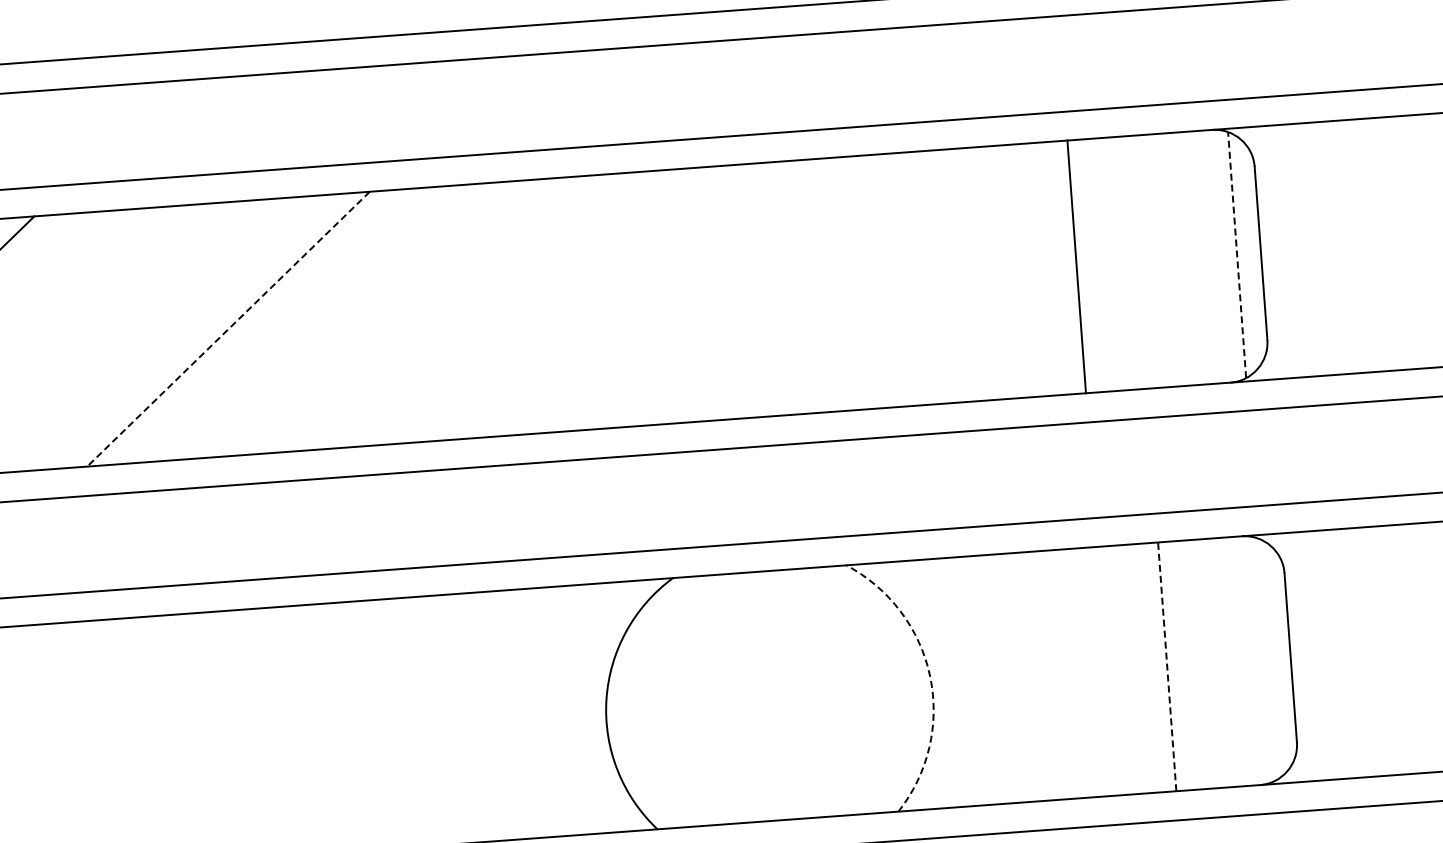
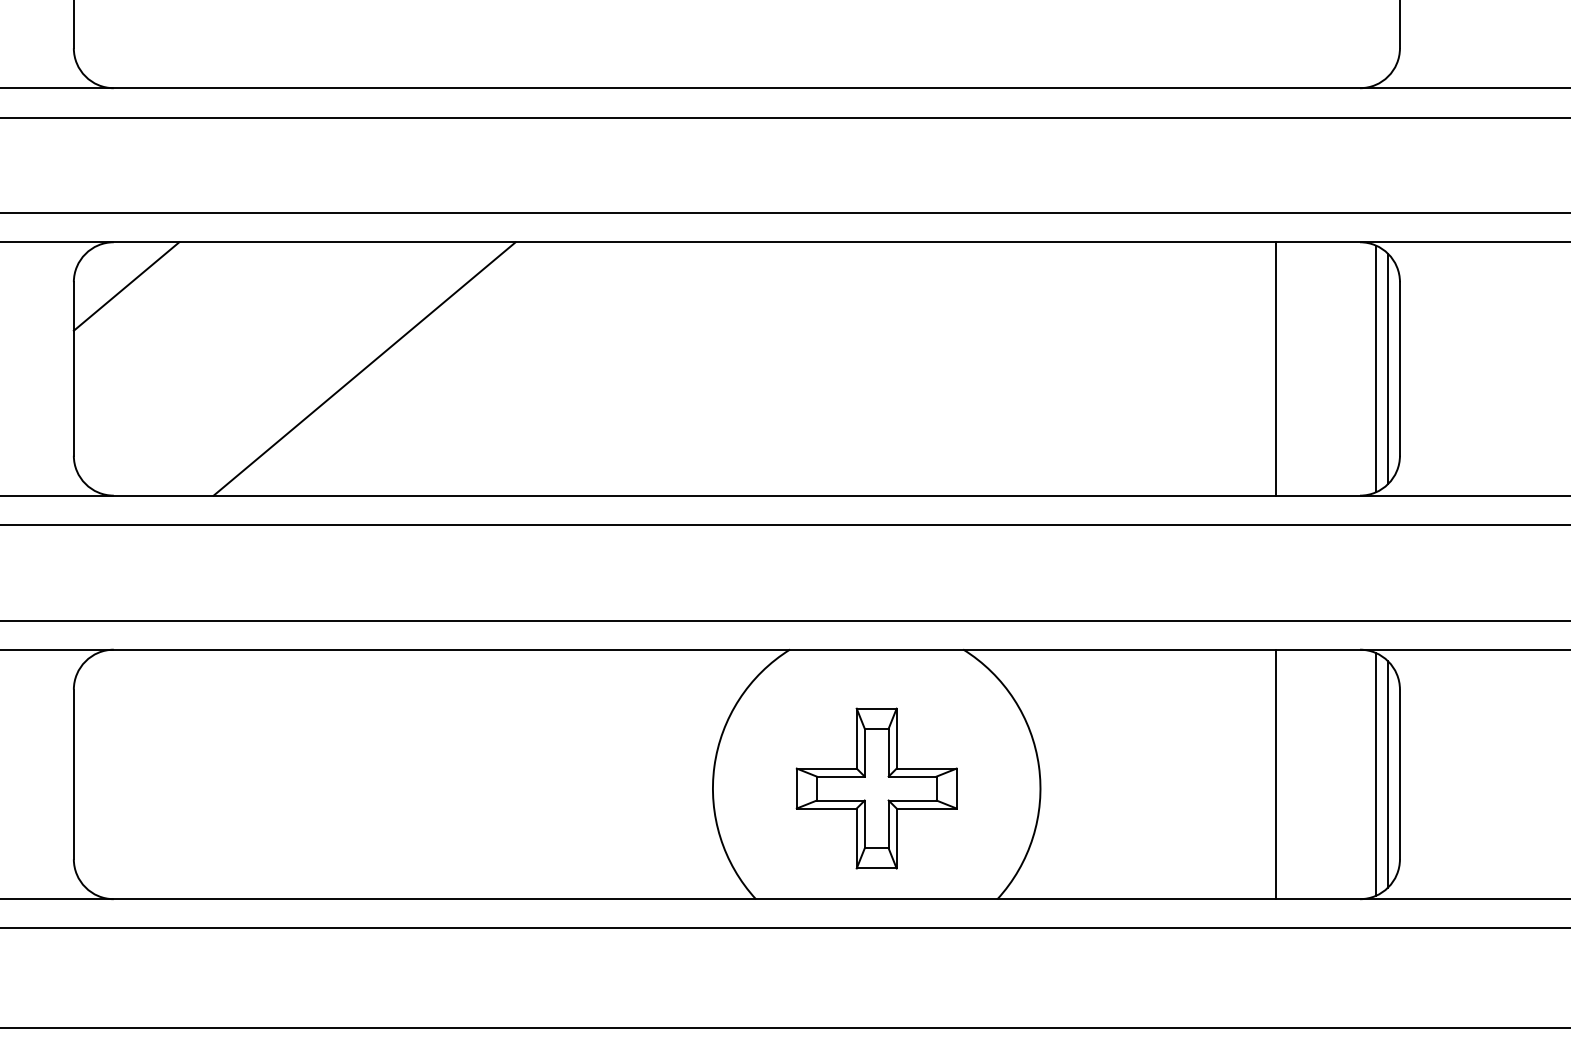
line: (1248, 253) -> (1387, 368), added
line: (1237, 254) -> (1376, 368), dashed -> solid
line: (1077, 266) -> (1276, 368), moved
line: (228, 329) -> (364, 369), dashed -> solid
line: (1278, 658) -> (1387, 774), added
line: (1267, 659) -> (1376, 774), added
line: (1167, 666) -> (1276, 774), dashed -> solid
arc: (929, 676) -> (1038, 766), dashed -> solid
part: (769, 710) -> (876, 788), added

